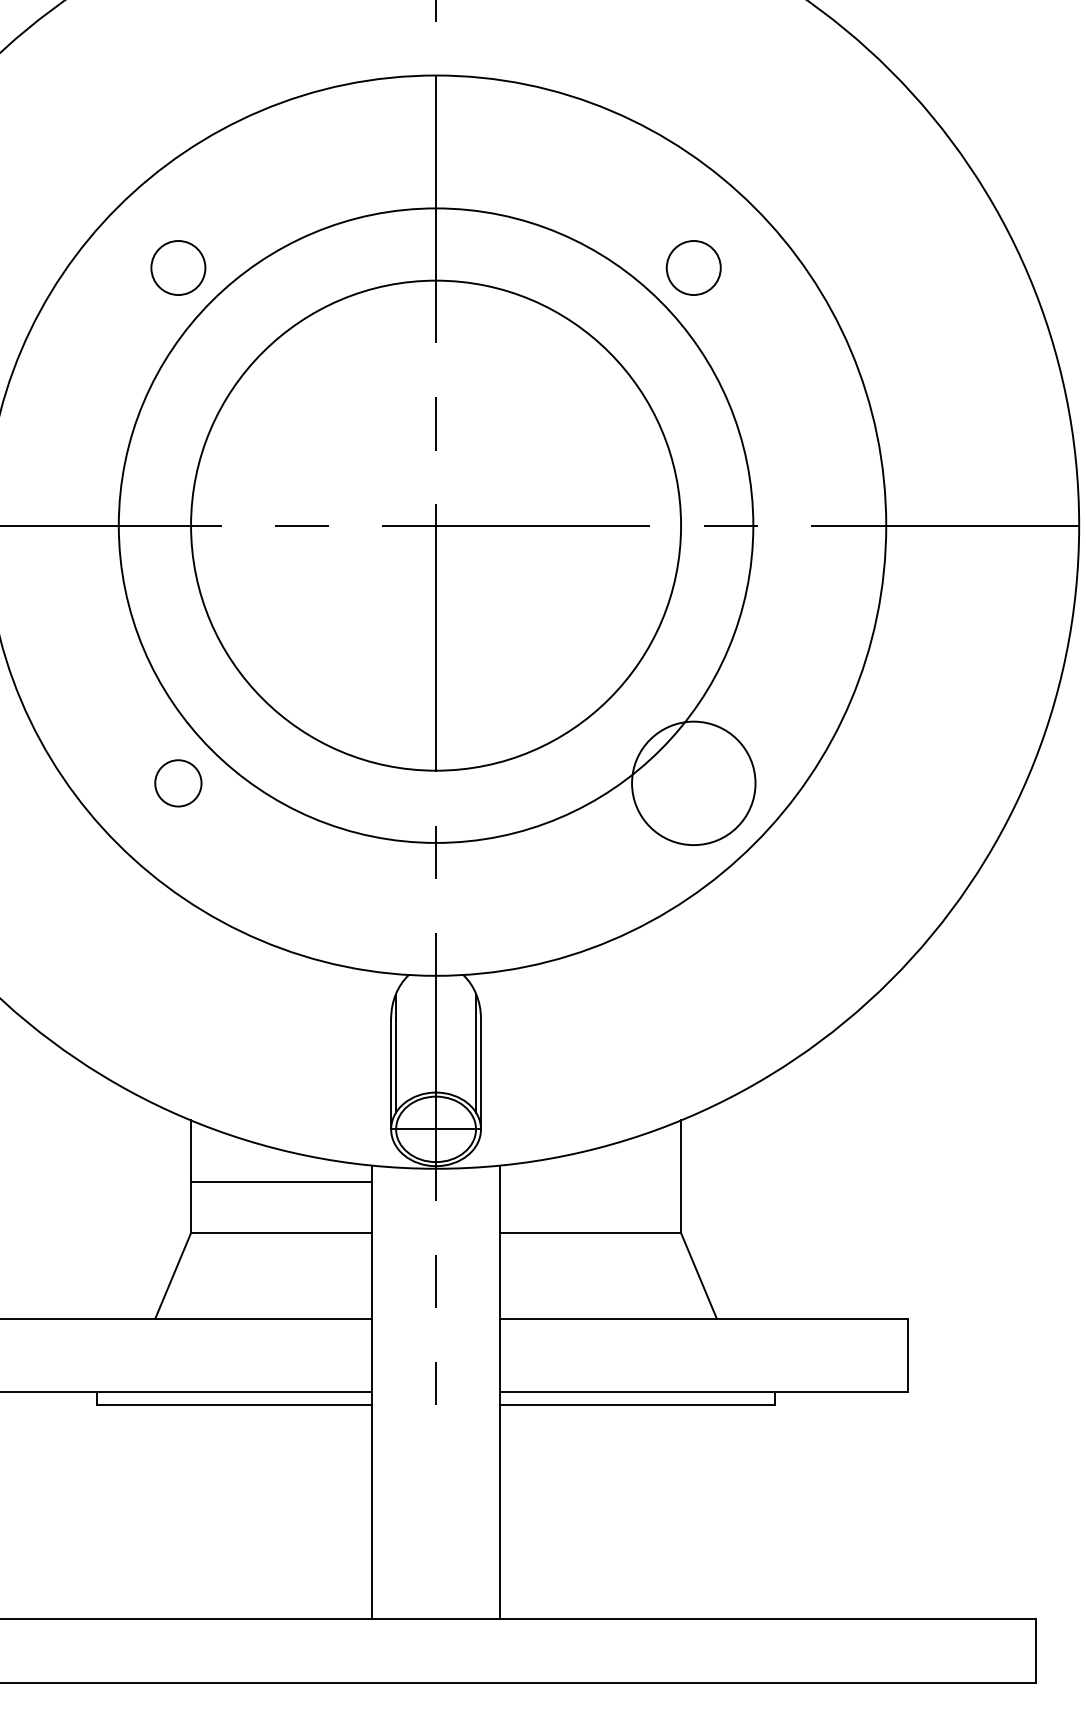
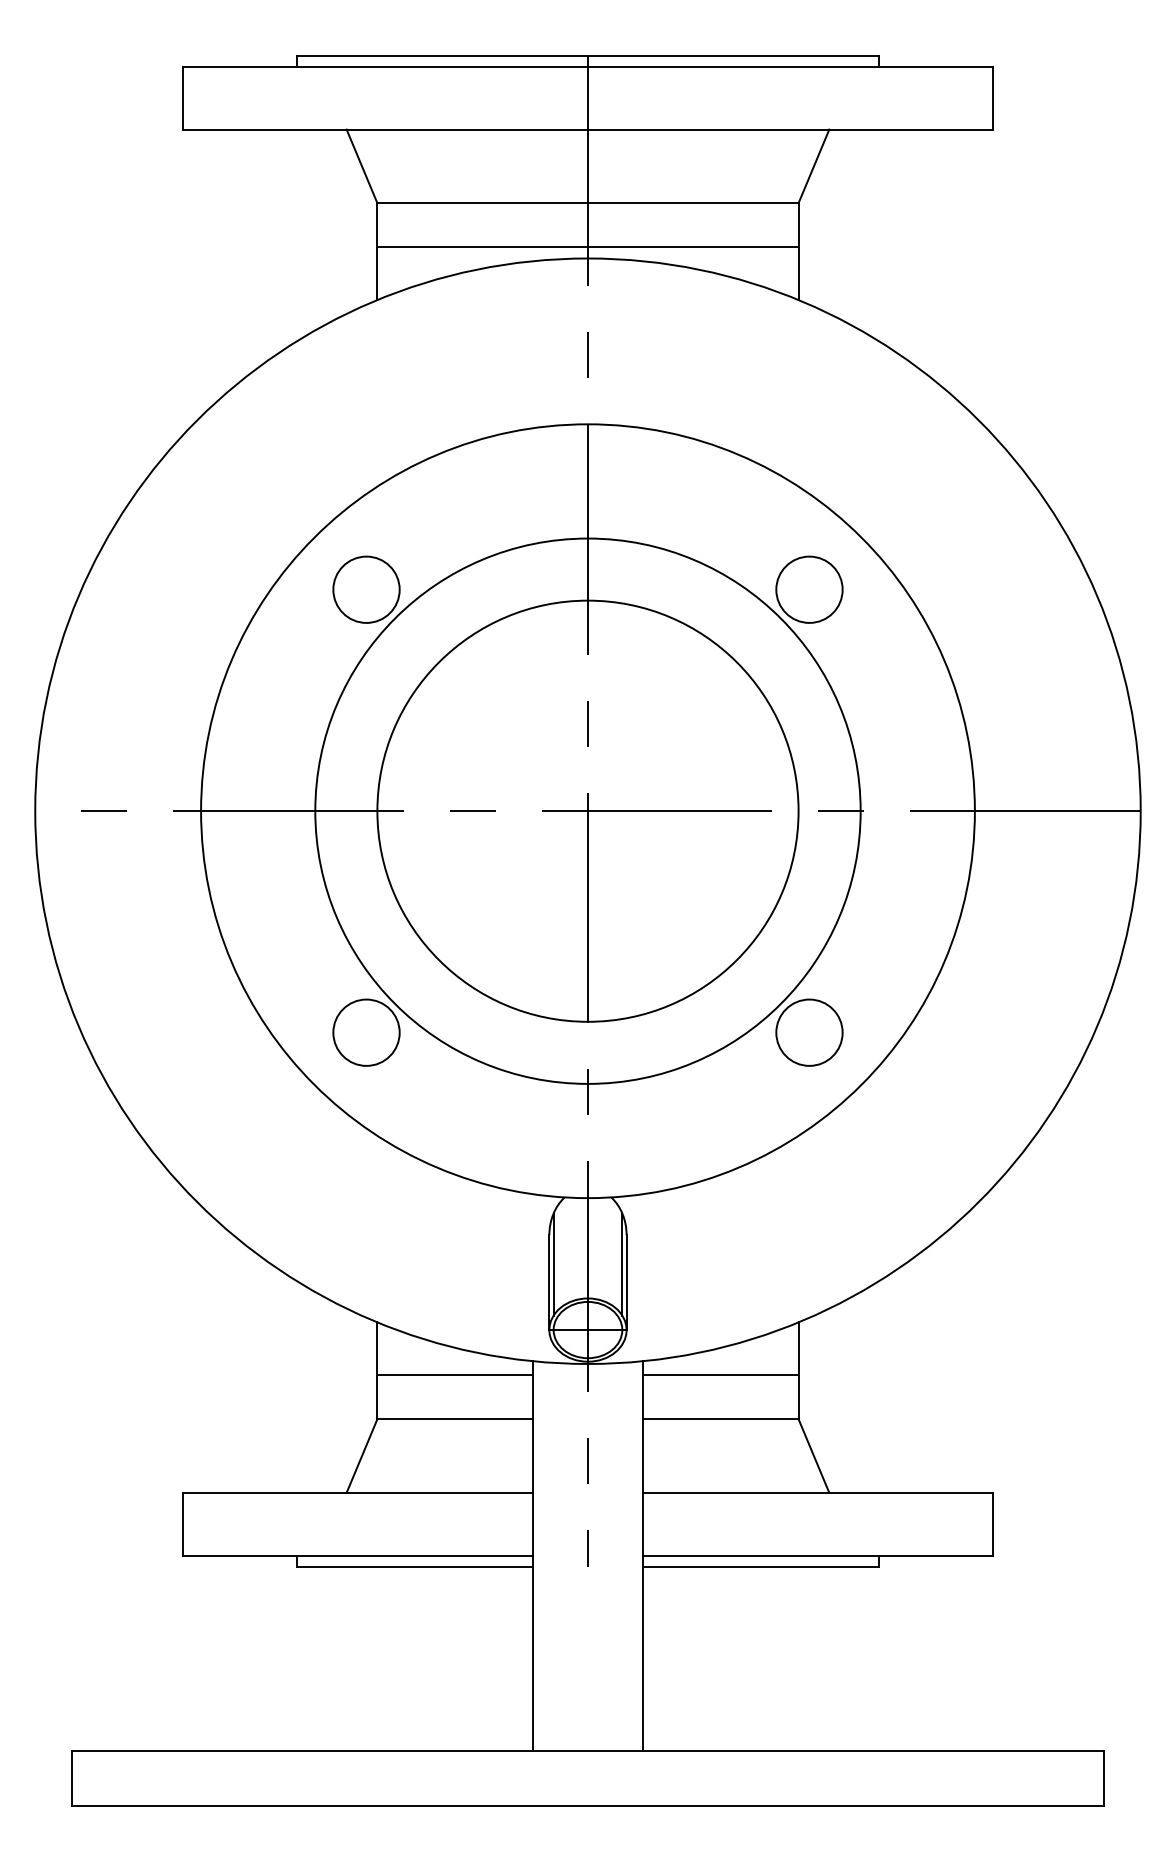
circle: (178, 267) -> (366, 589), size x1.43
circle: (693, 267) -> (809, 589), size x1.43
circle: (178, 783) -> (366, 1032), size x1.67
circle: (693, 783) -> (809, 1032), size x0.62
line: (590, 1182) -> (720, 1375), added

